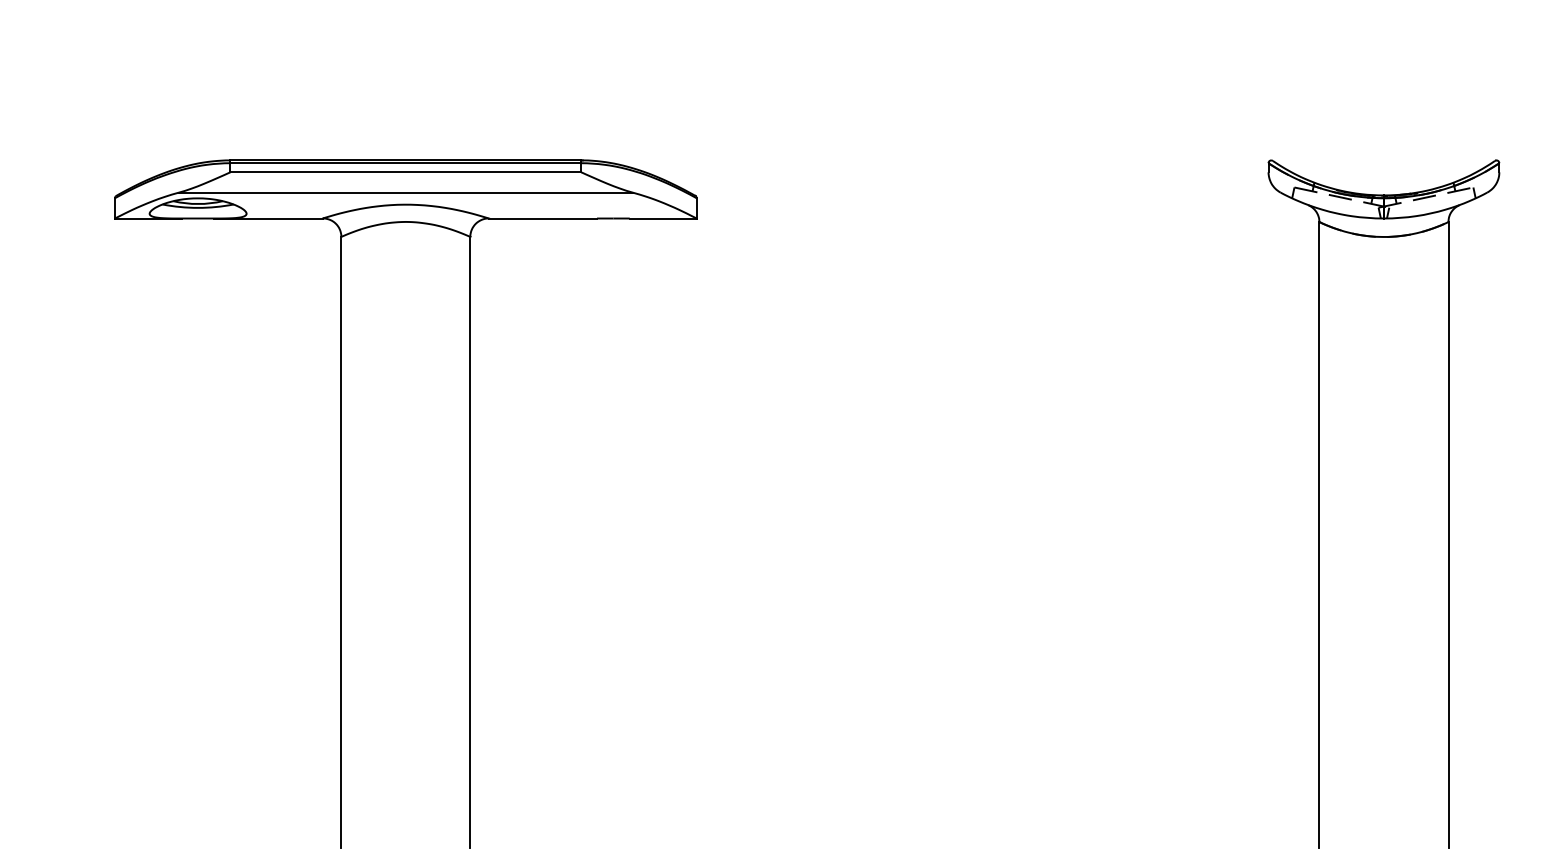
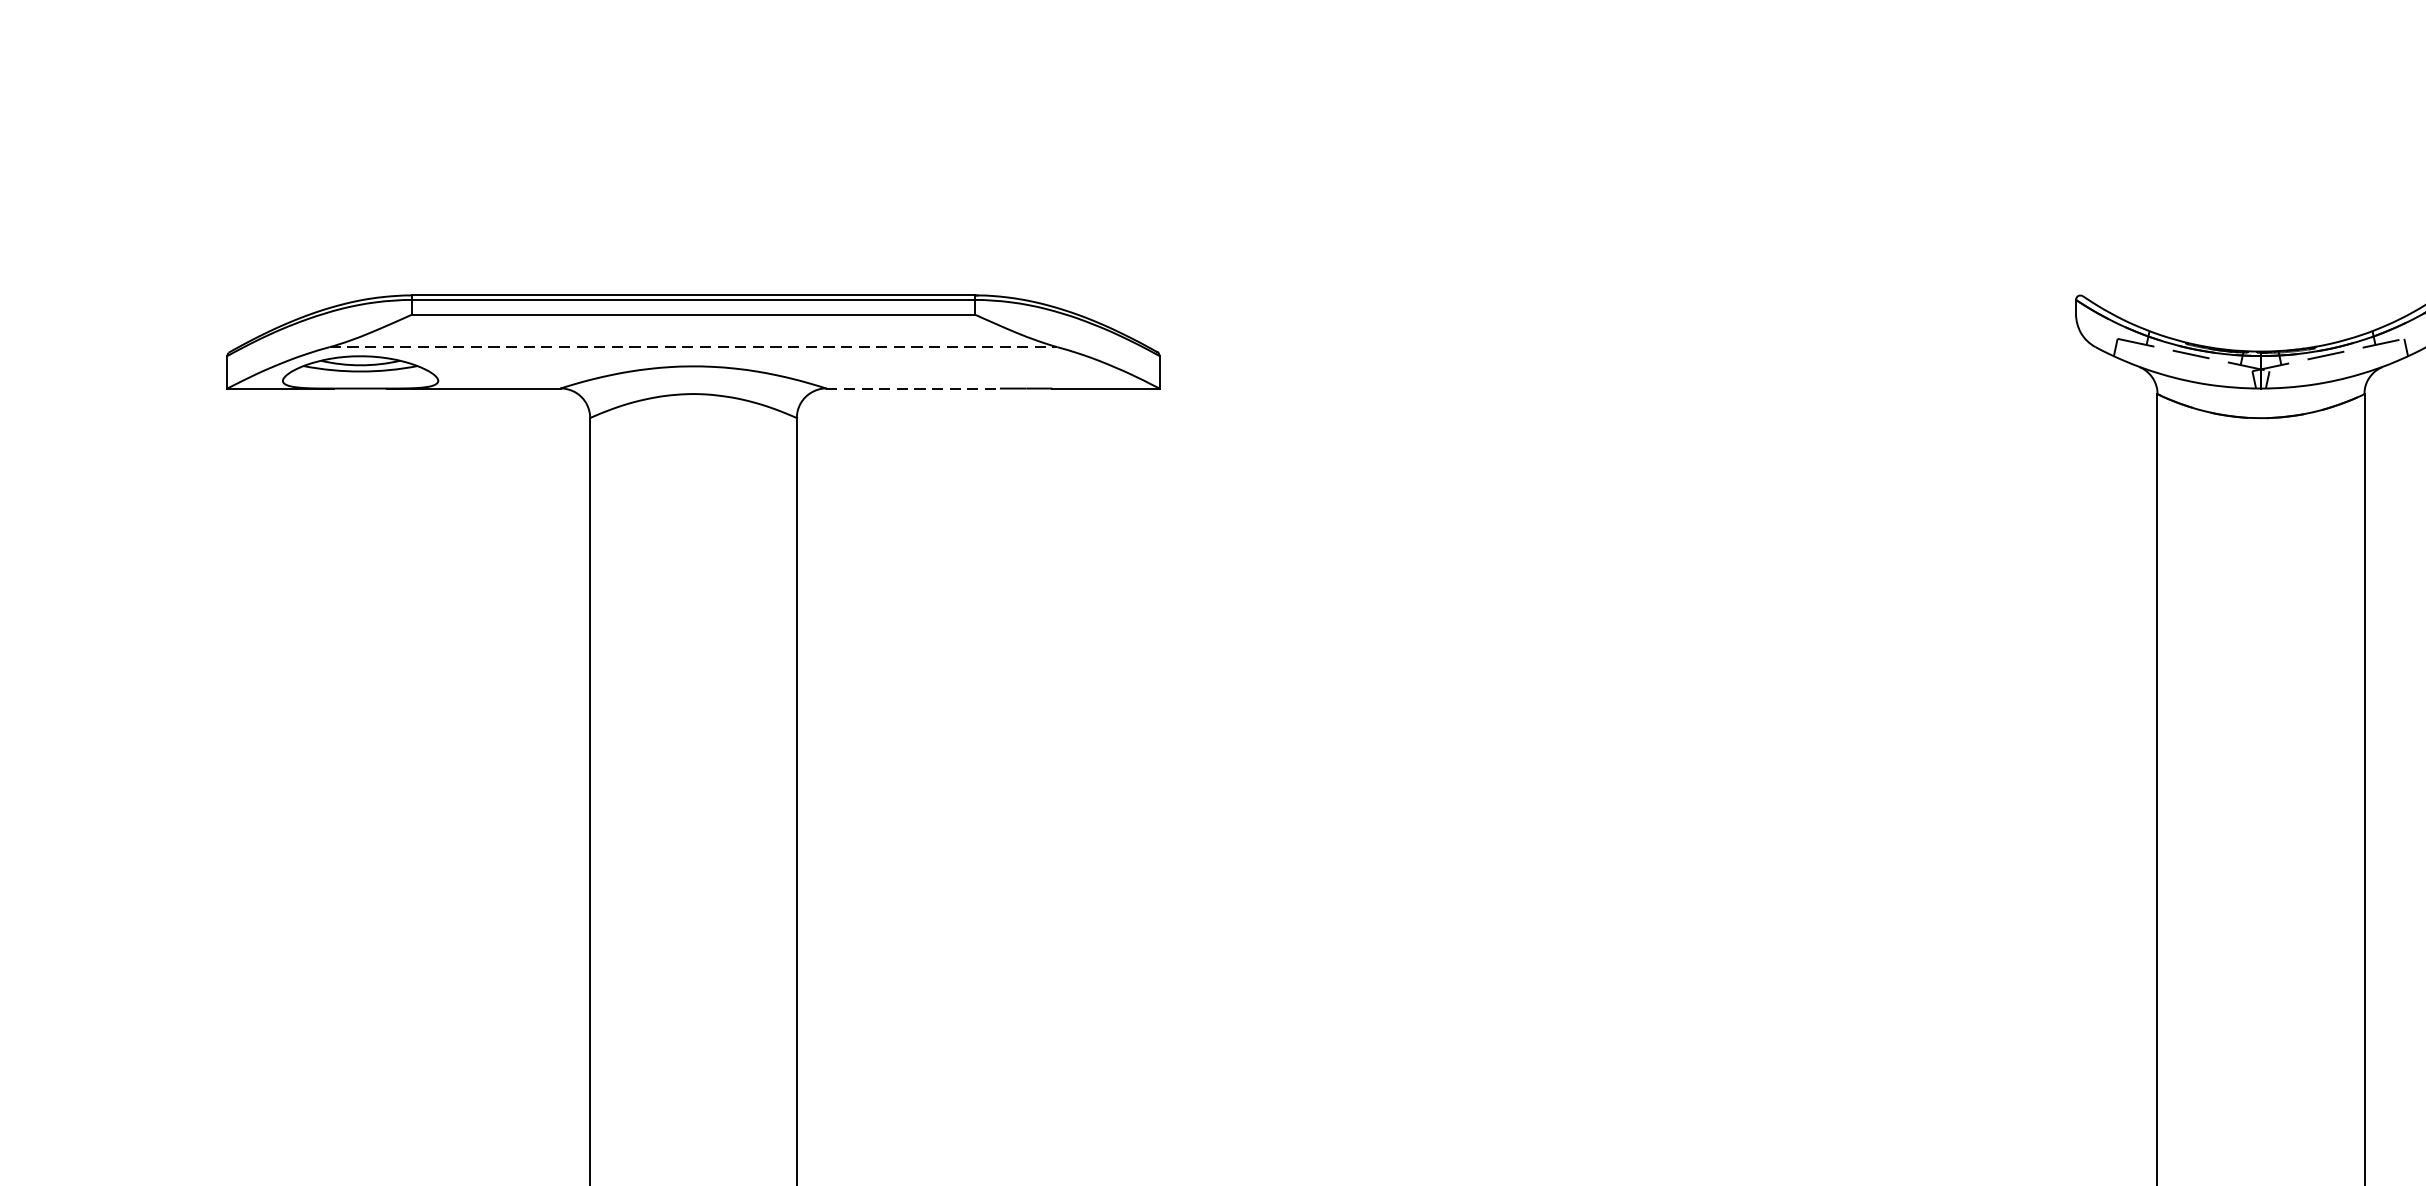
line: (406, 192) -> (694, 346), solid -> dashed
line: (543, 218) -> (914, 388), solid -> dashed

